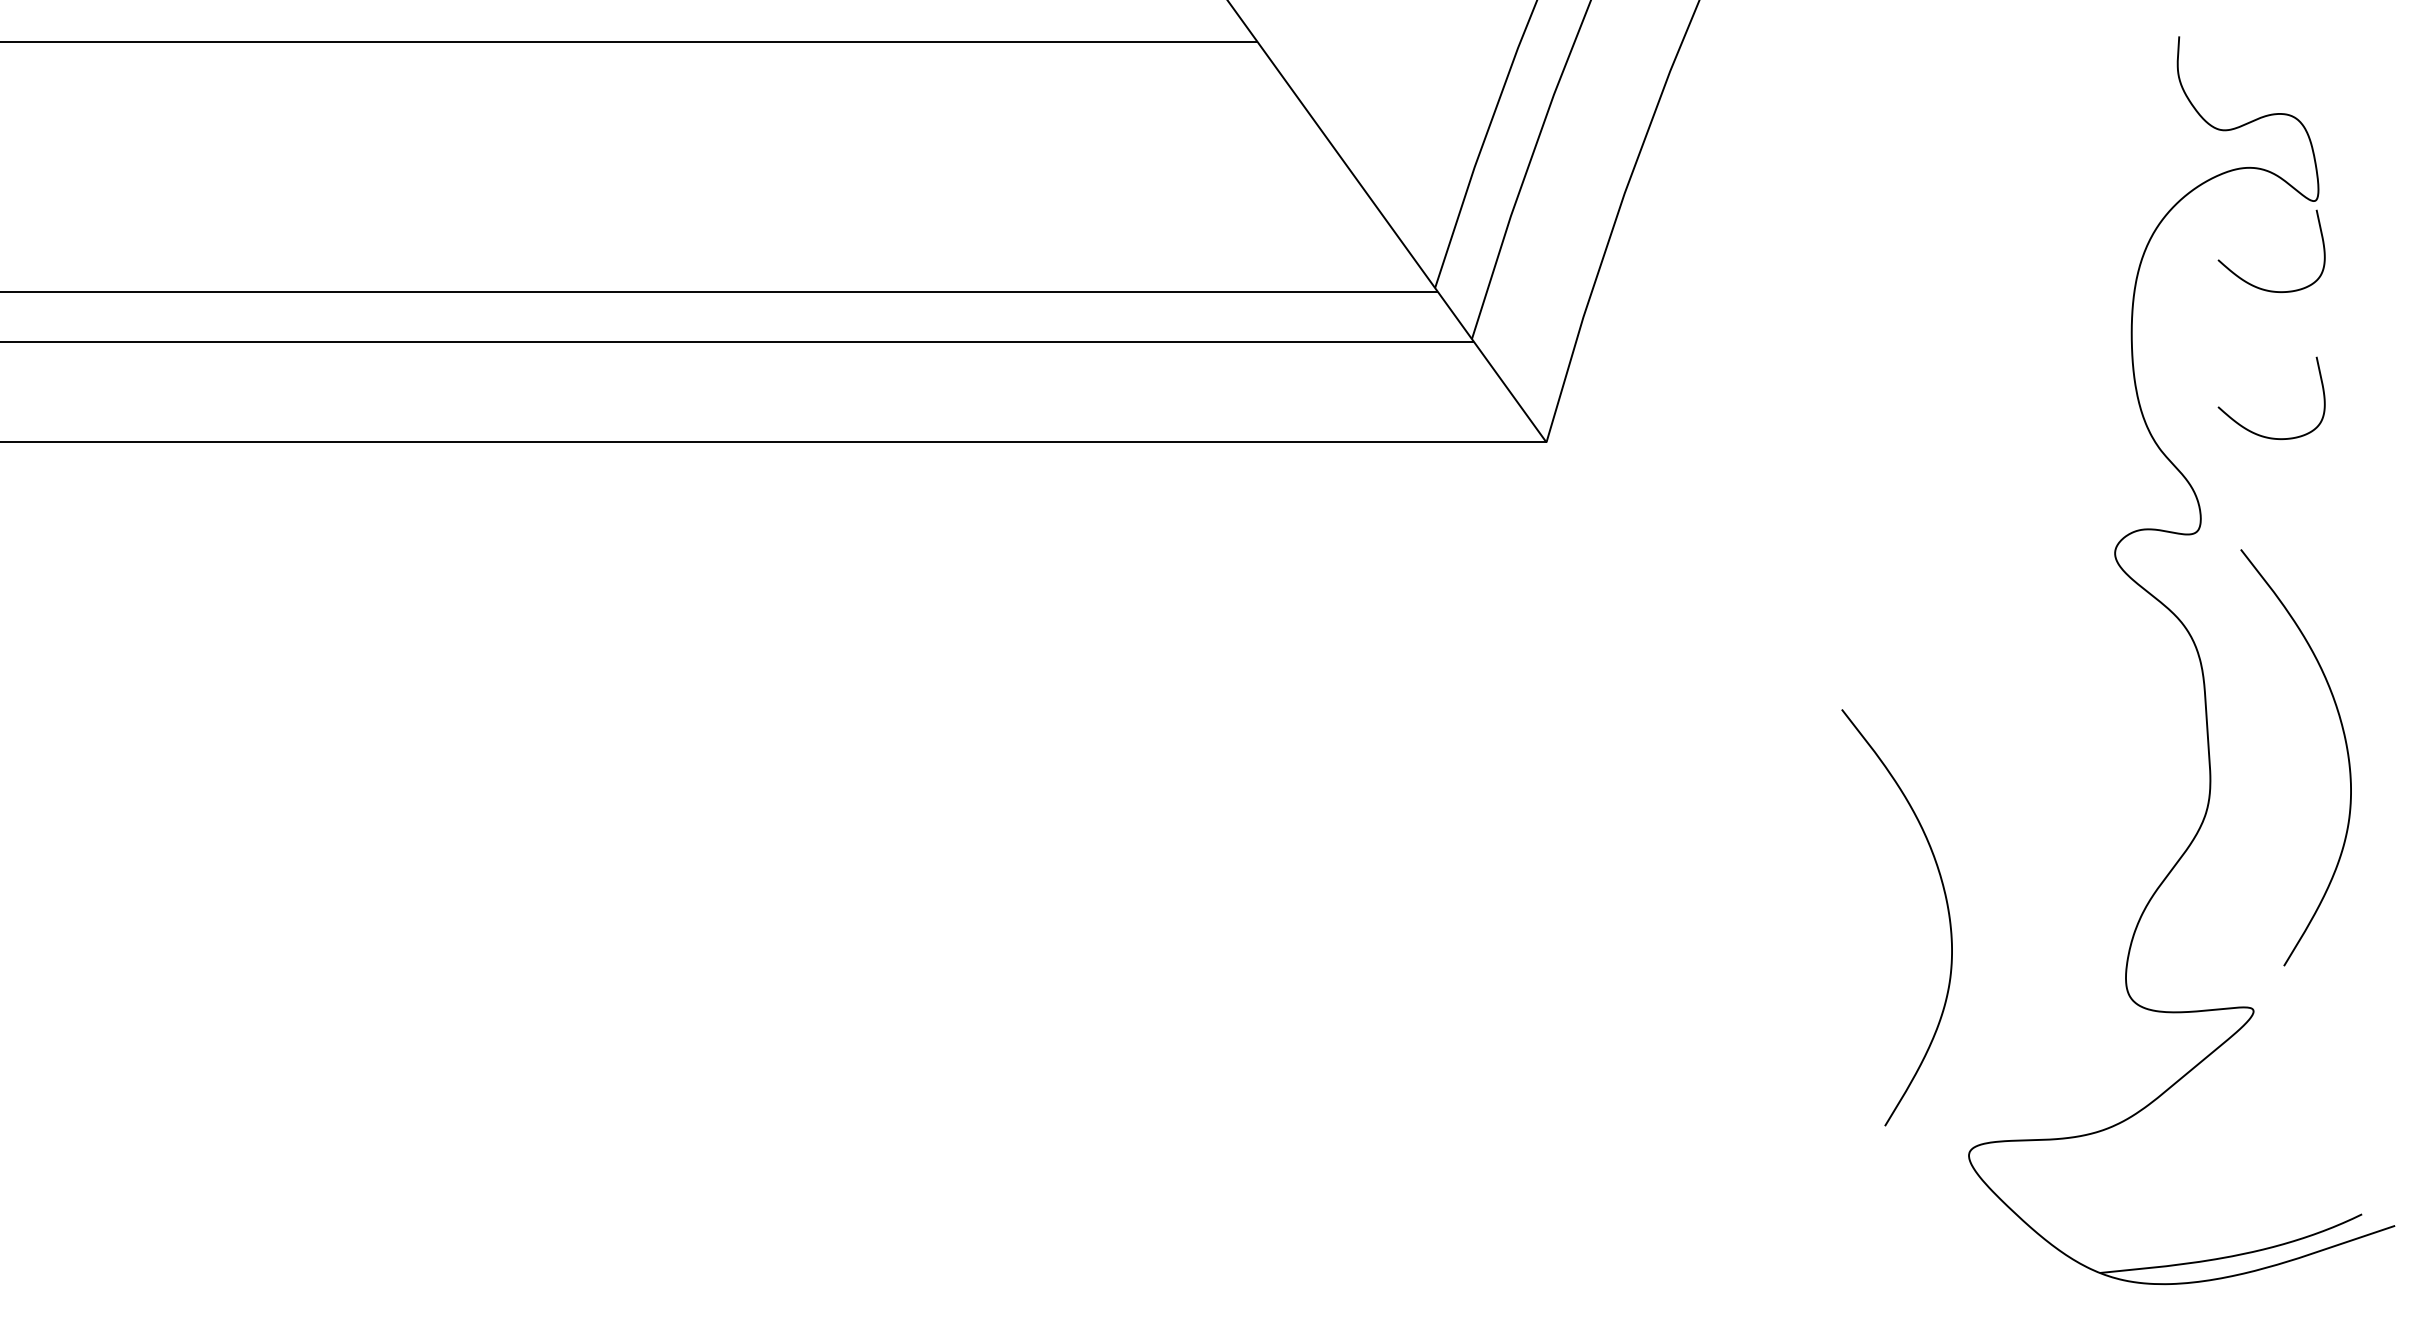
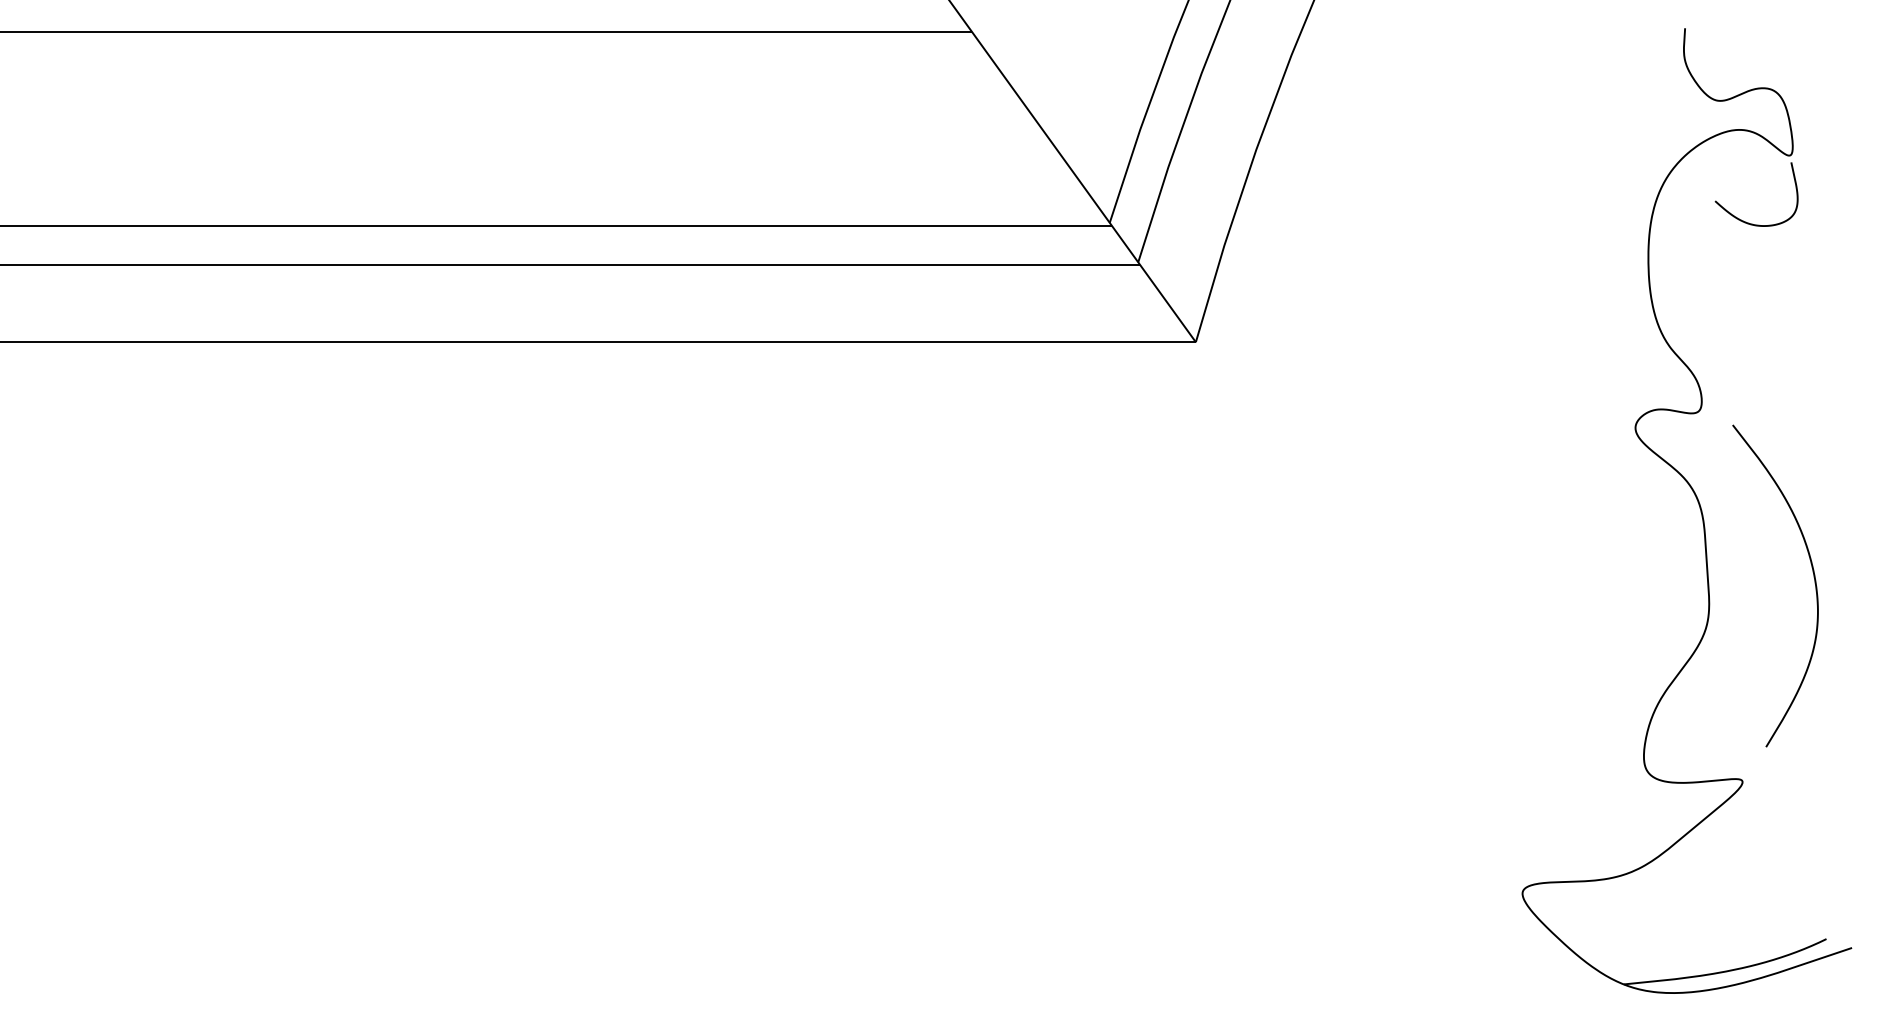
curve: (2253, 431) -> (1742, 333), removed
curve: (1947, 911) -> (1505, 704), removed

